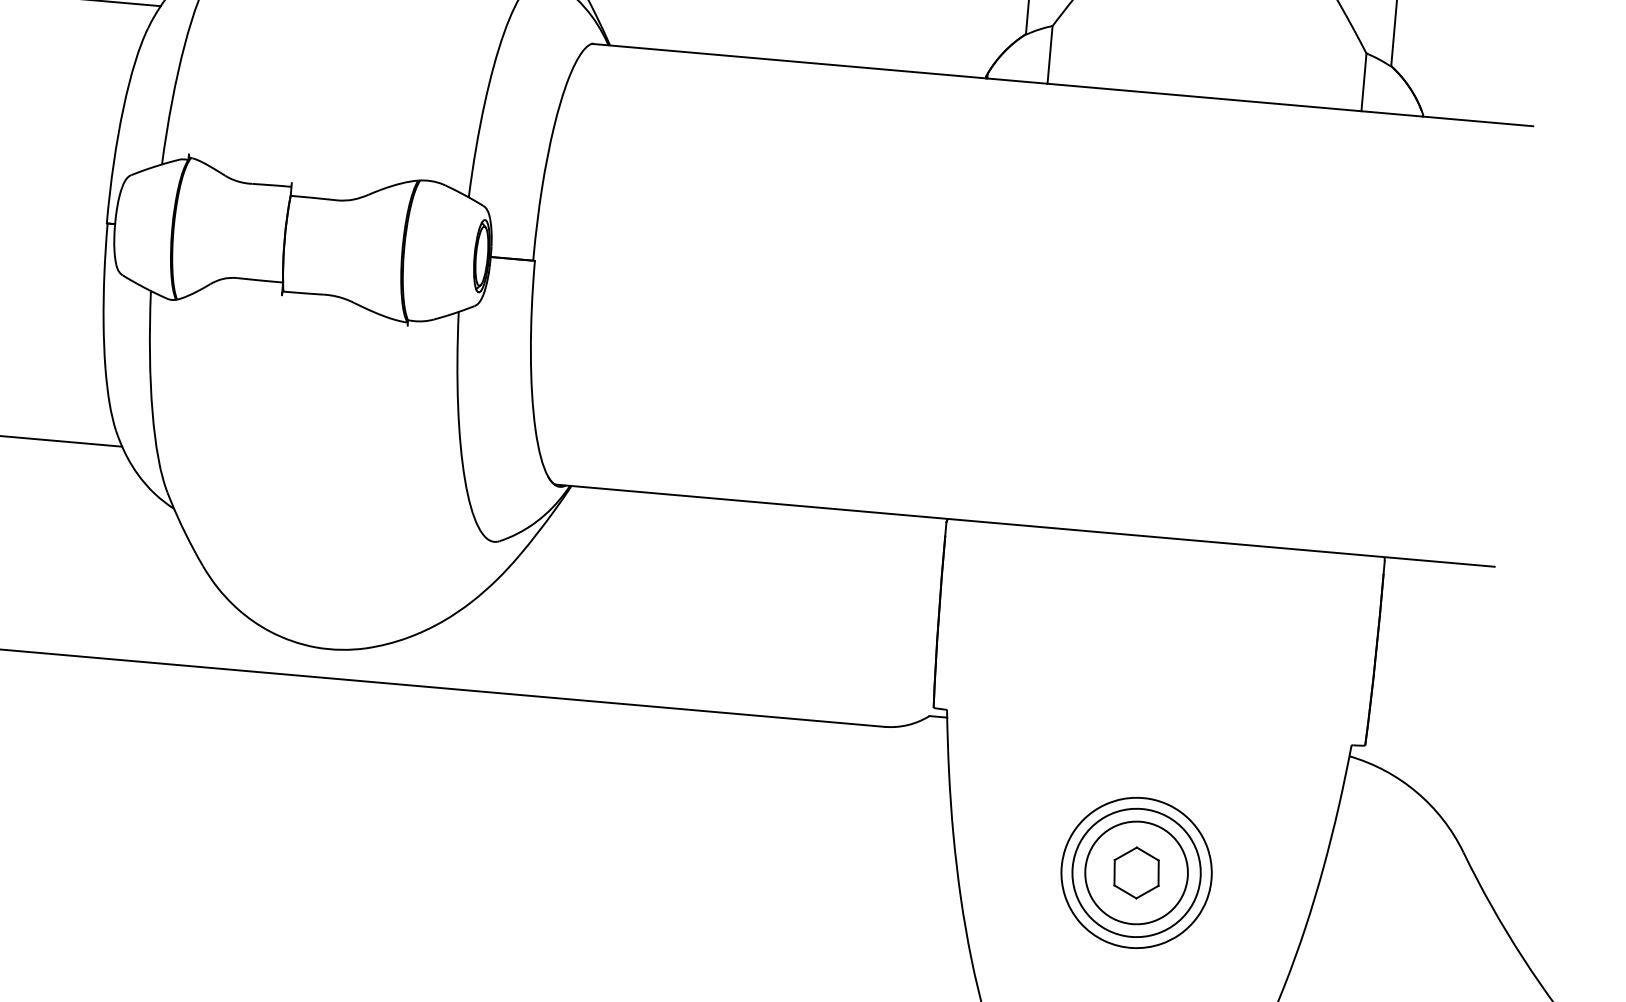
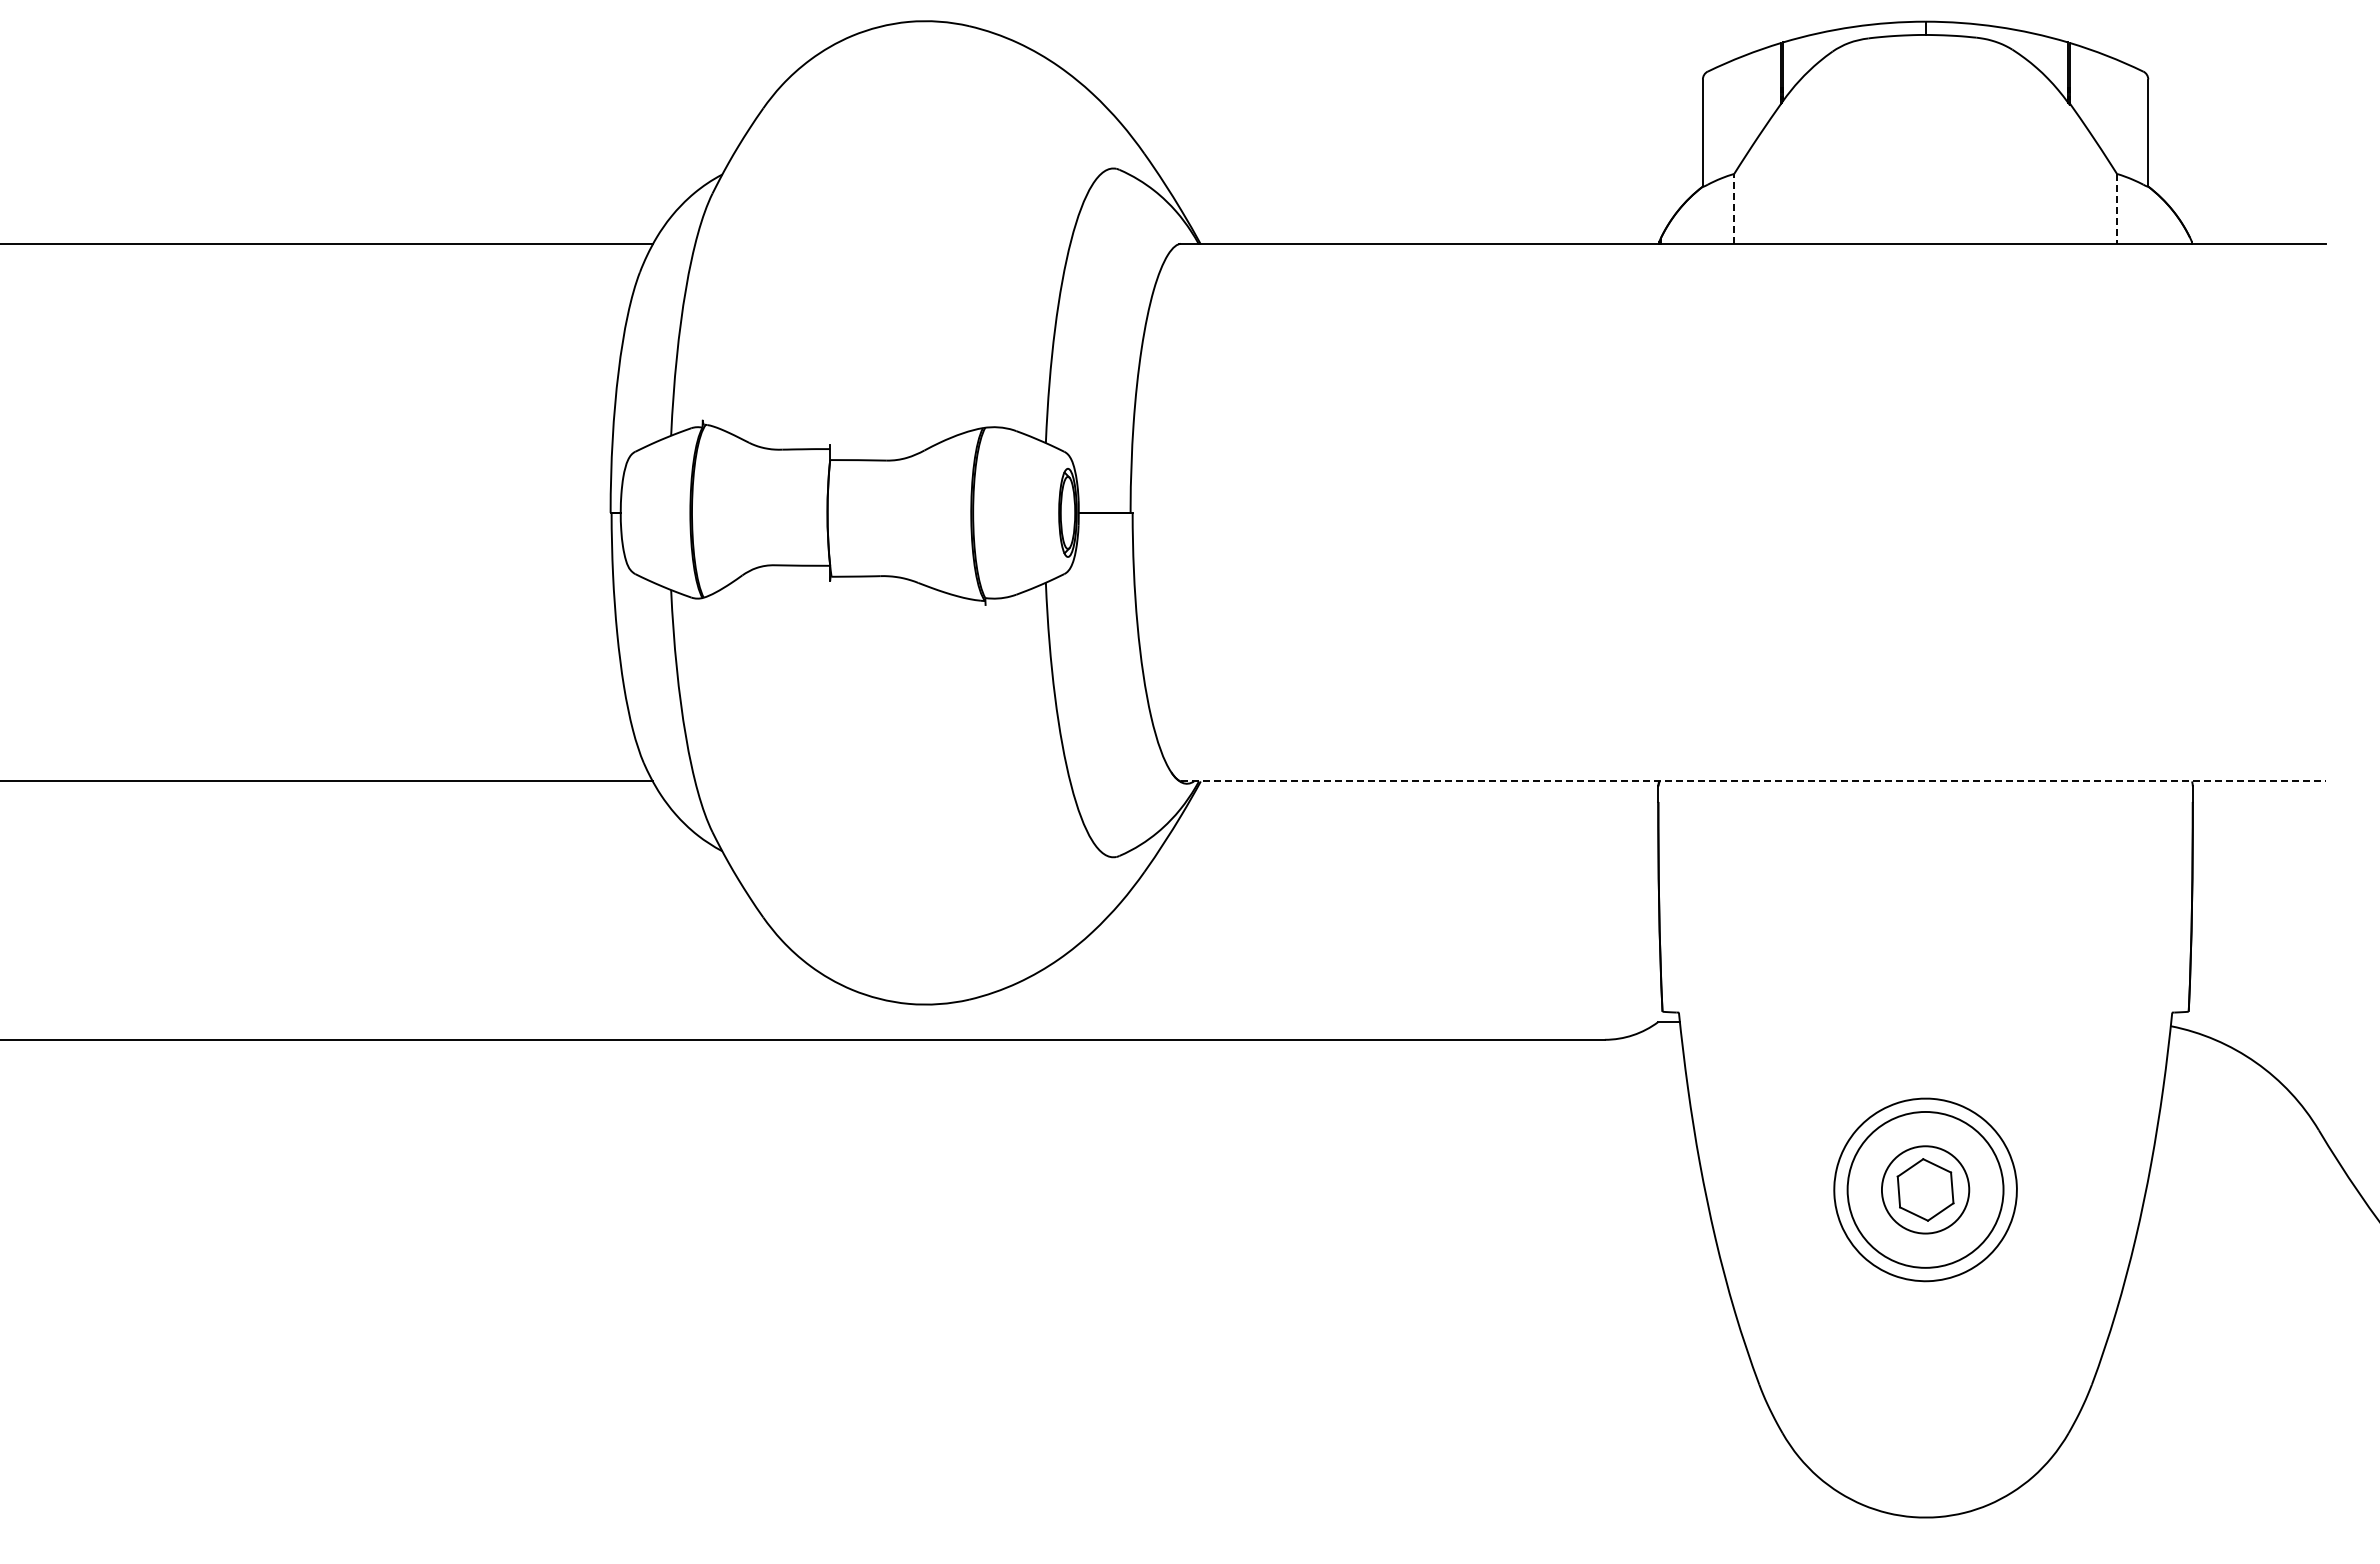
line: (1050, 54) -> (1734, 208), solid -> dashed
line: (1364, 82) -> (2117, 209), solid -> dashed
line: (1024, 525) -> (1753, 781), solid -> dashed
circle: (1136, 872) -> (1925, 1189), size x0.7

